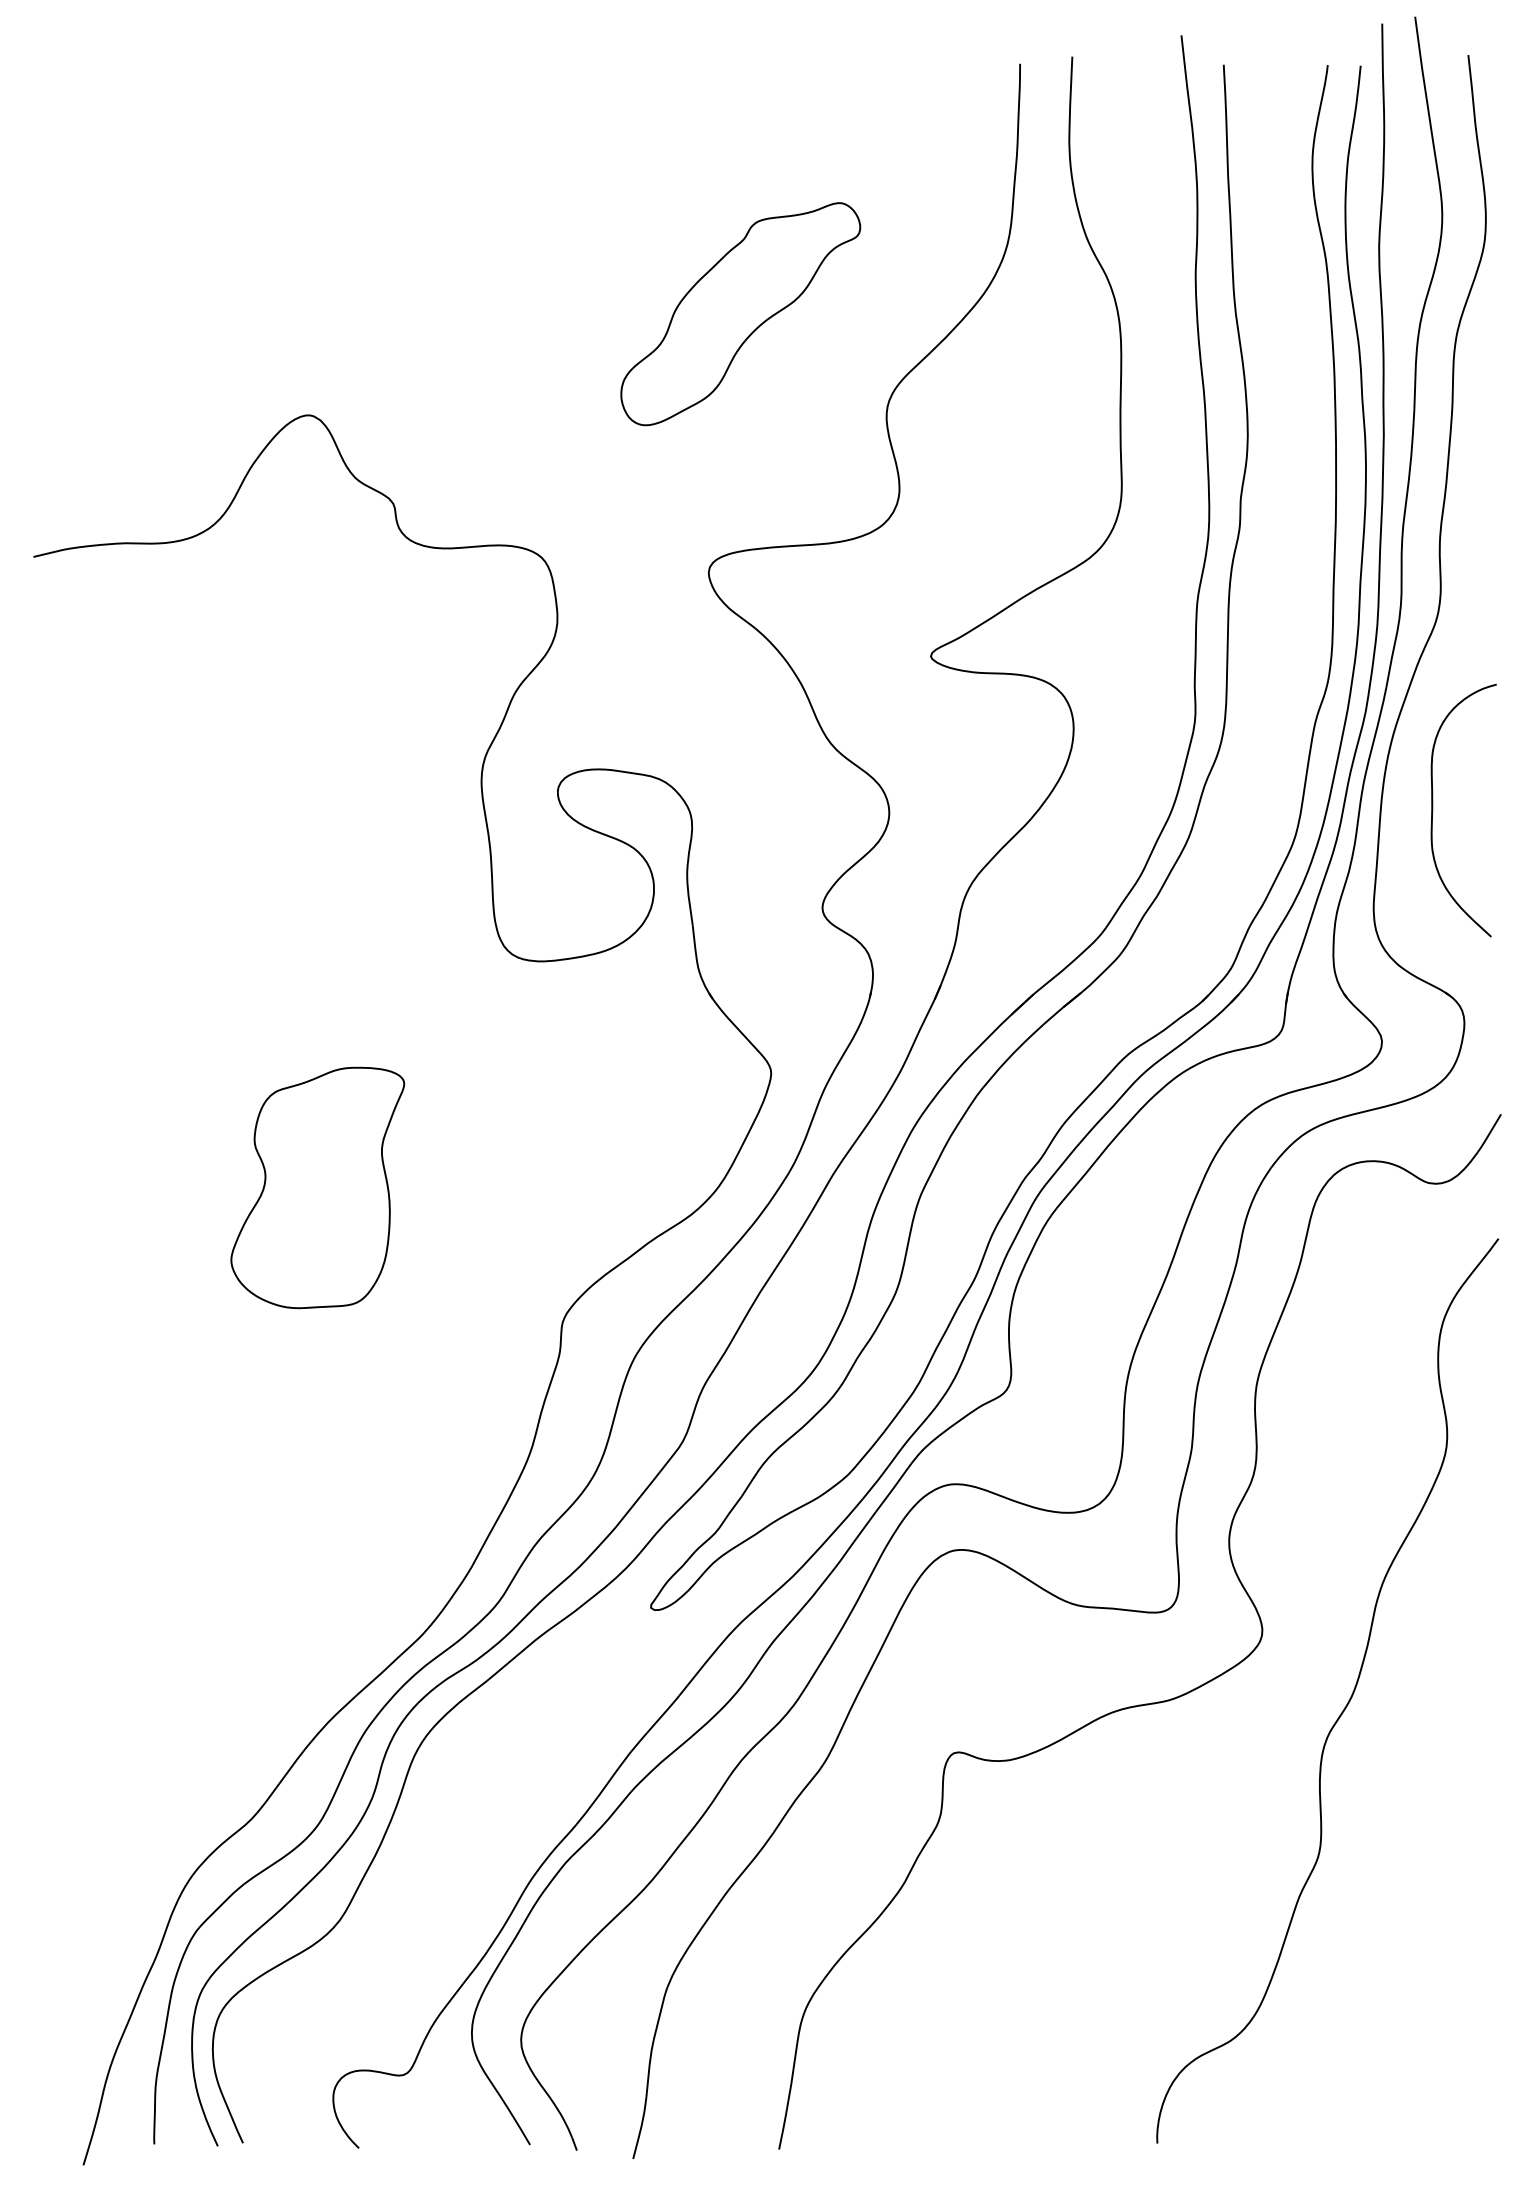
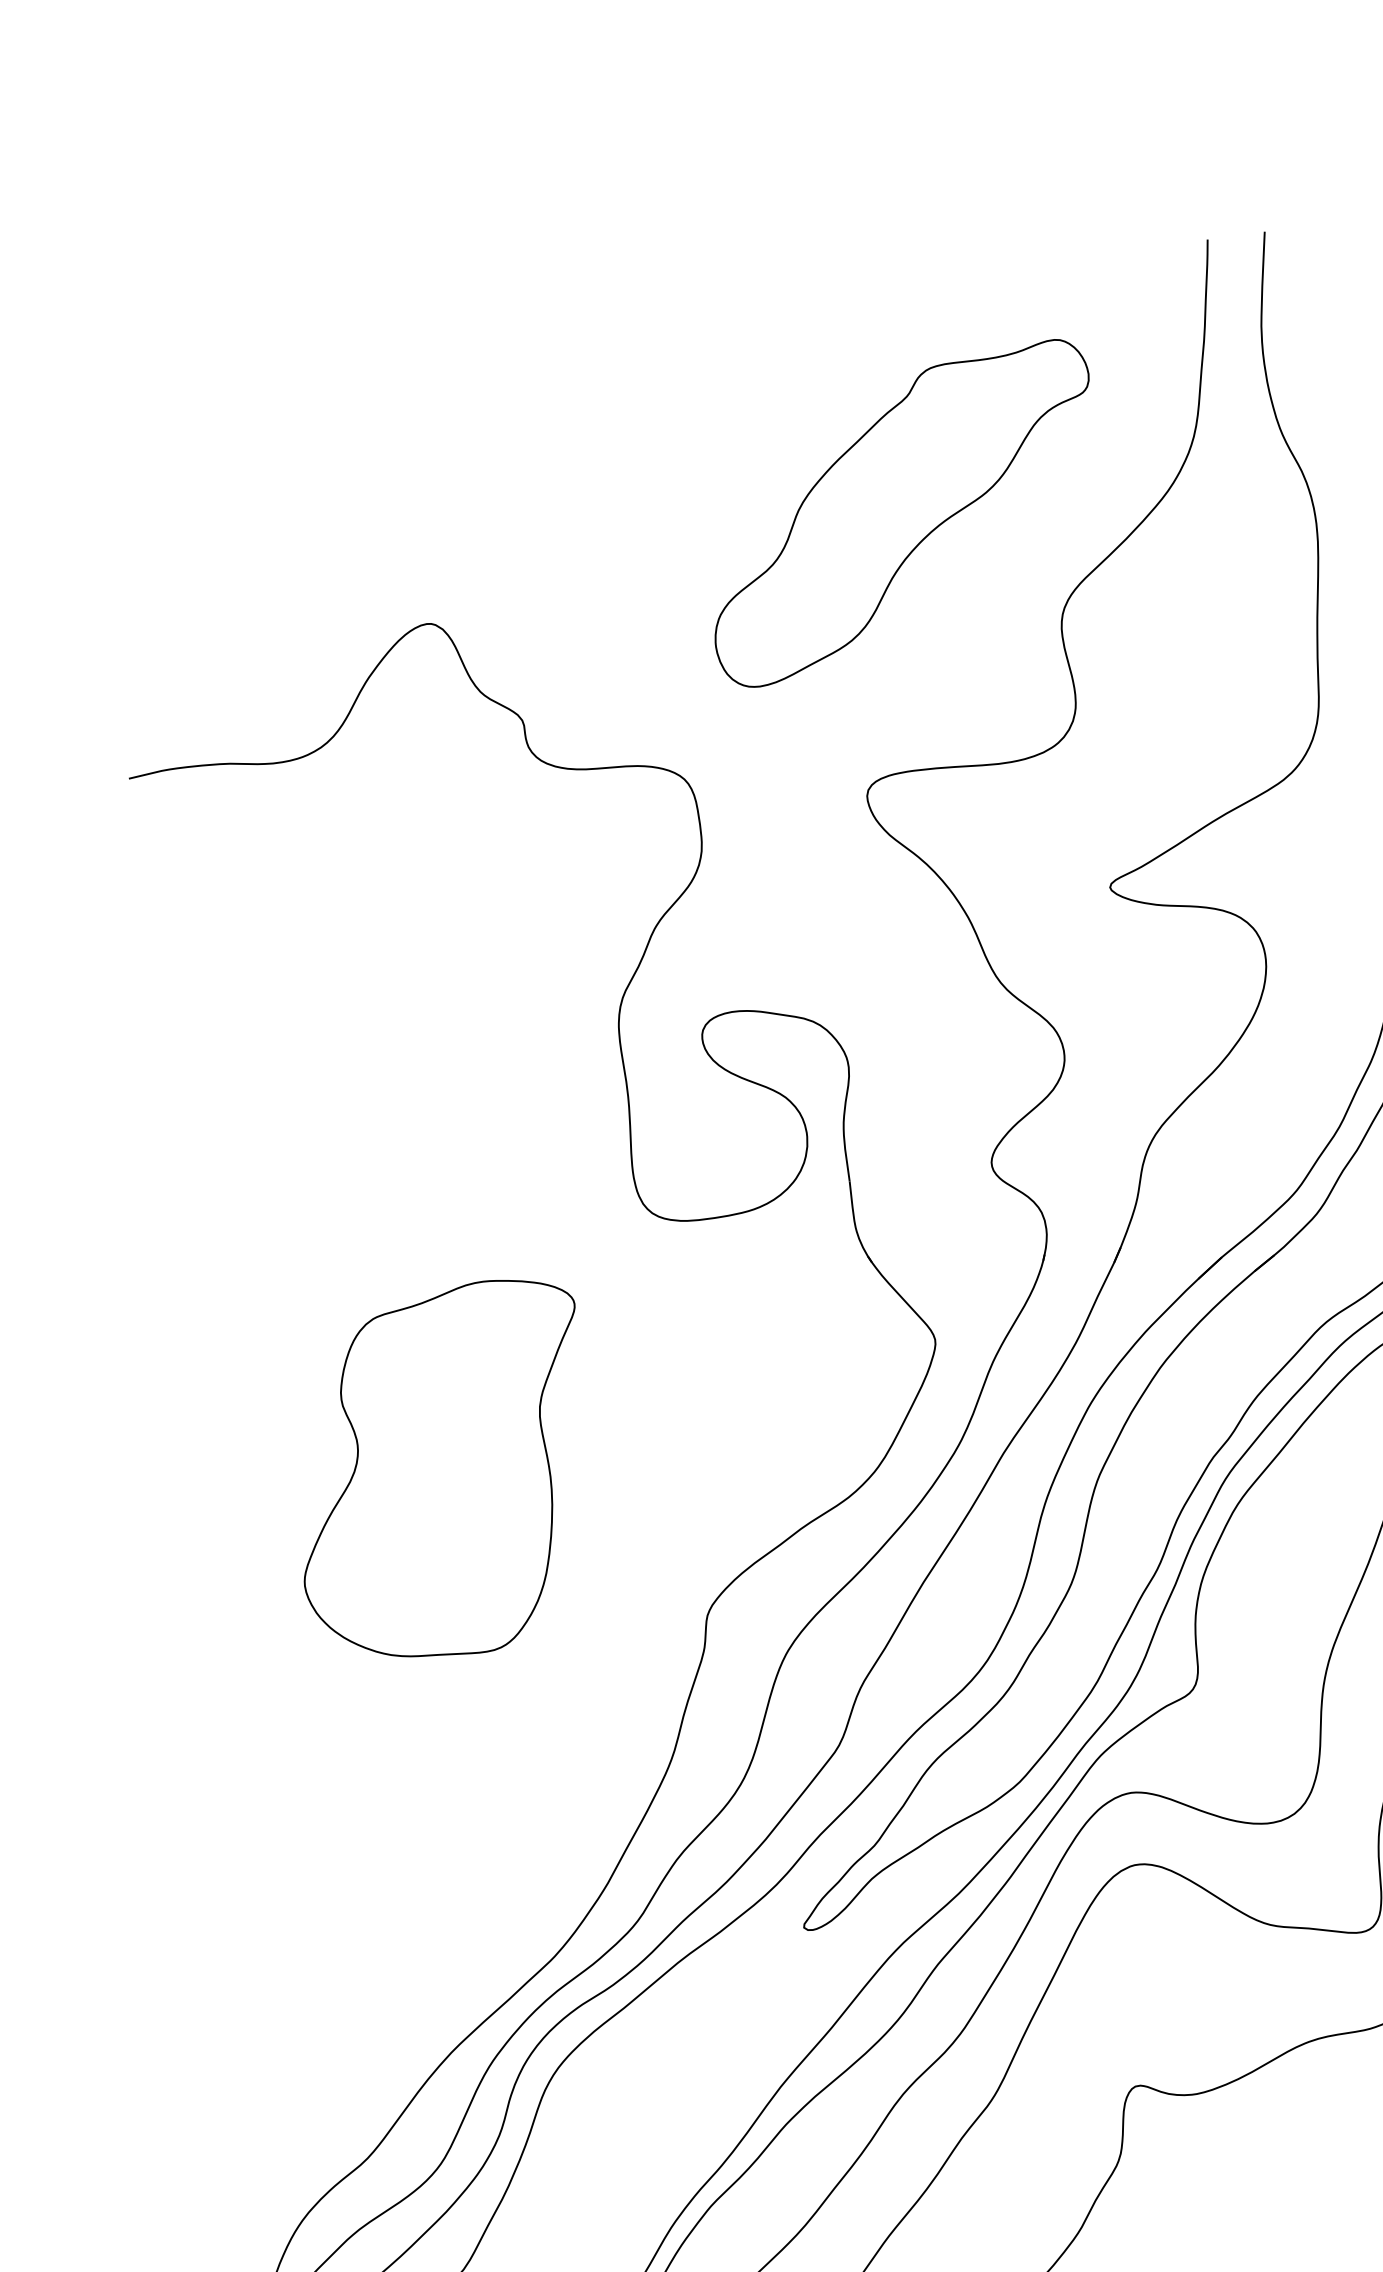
part: (740, 313) -> (901, 512), size x1.43
part: (317, 1187) -> (439, 1468), size x1.43

